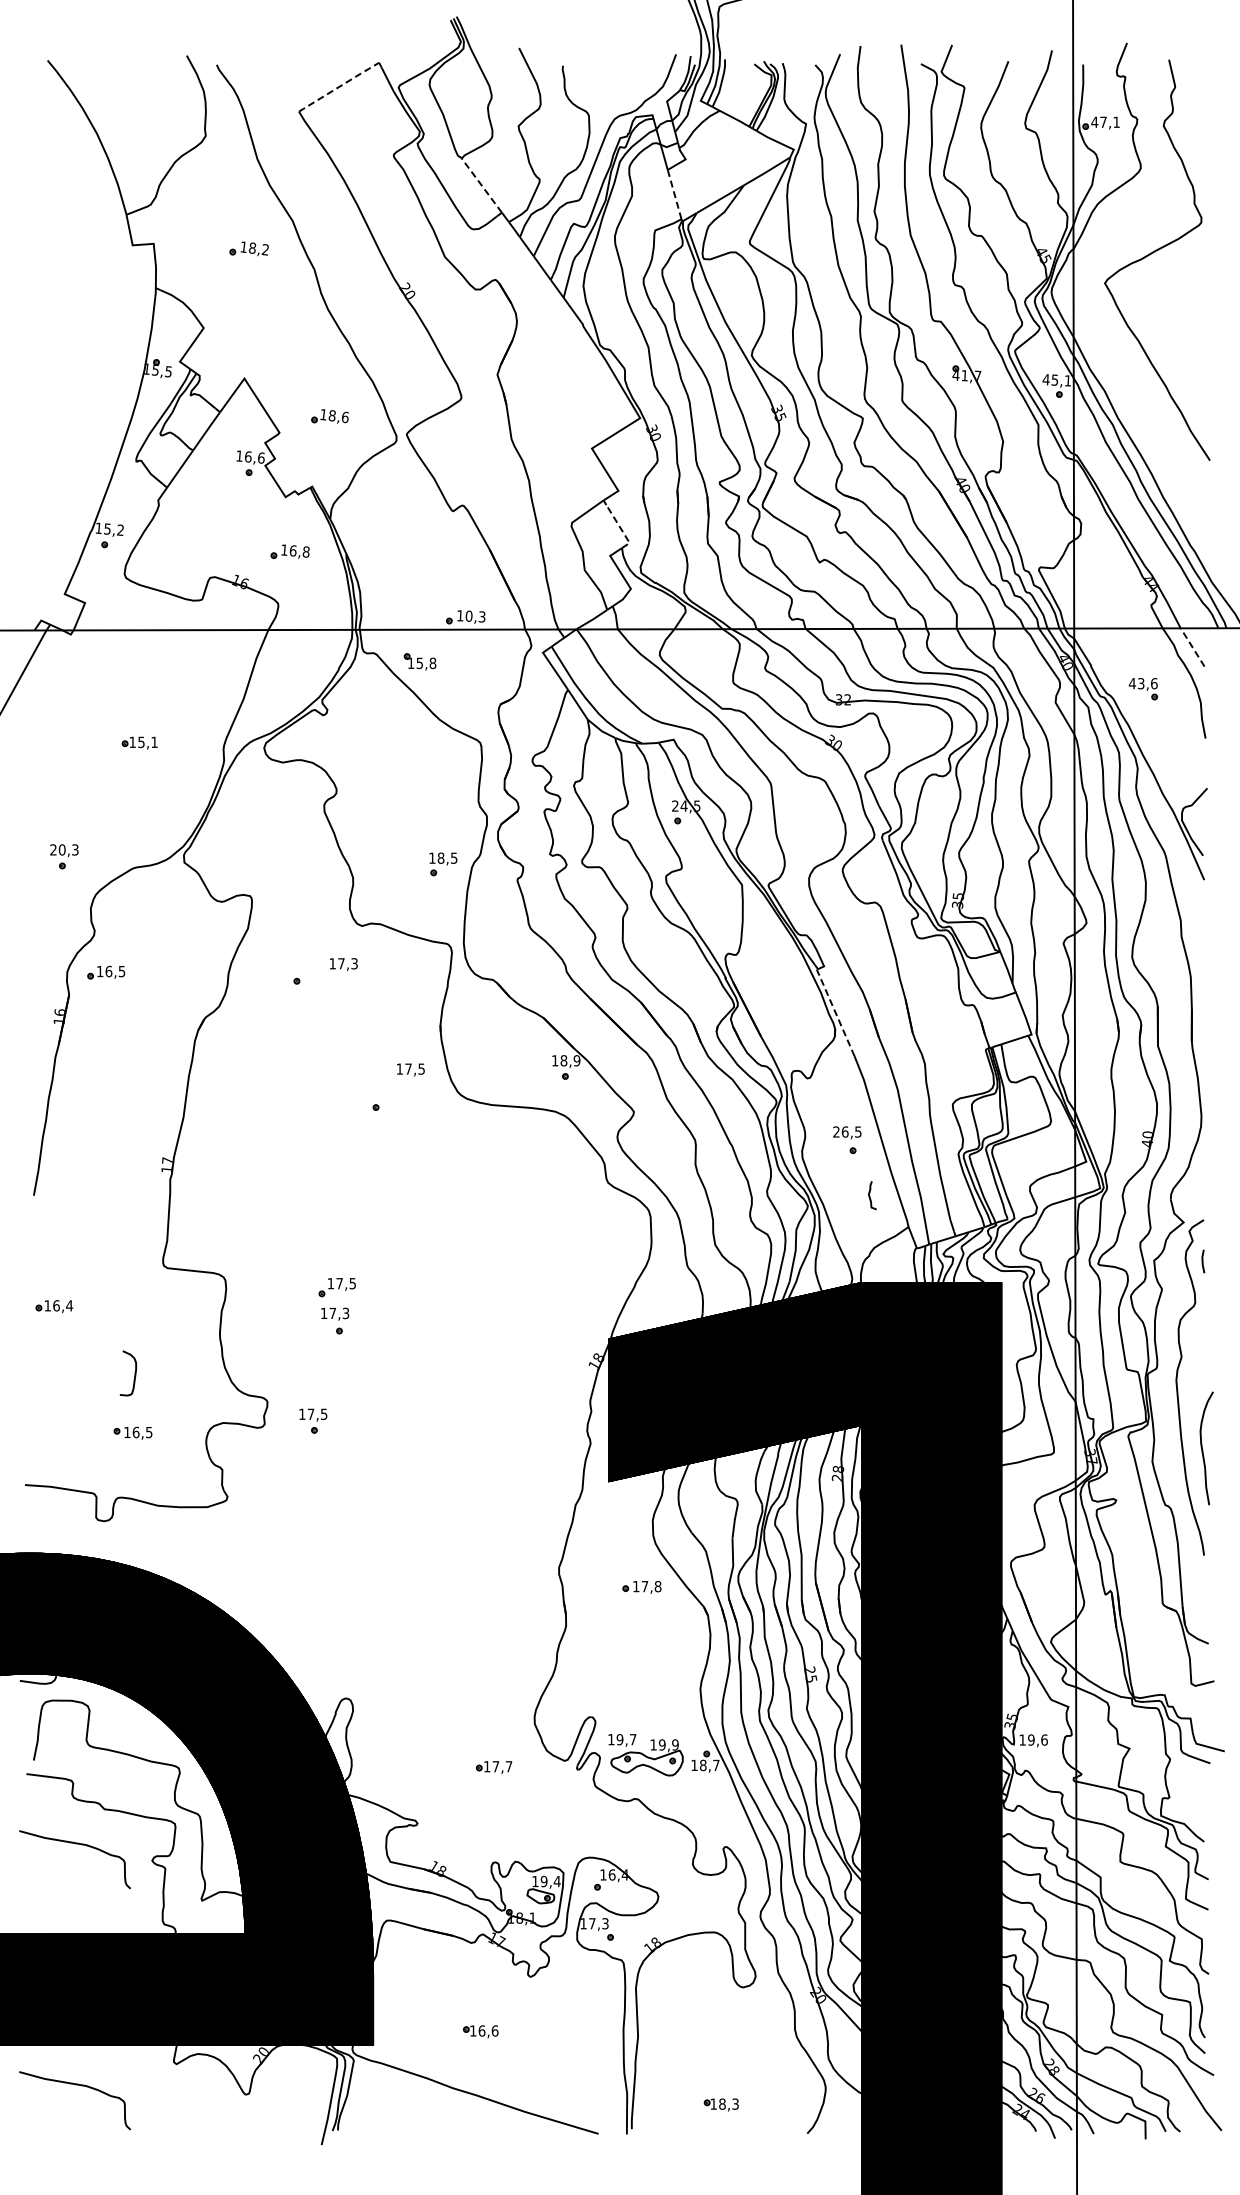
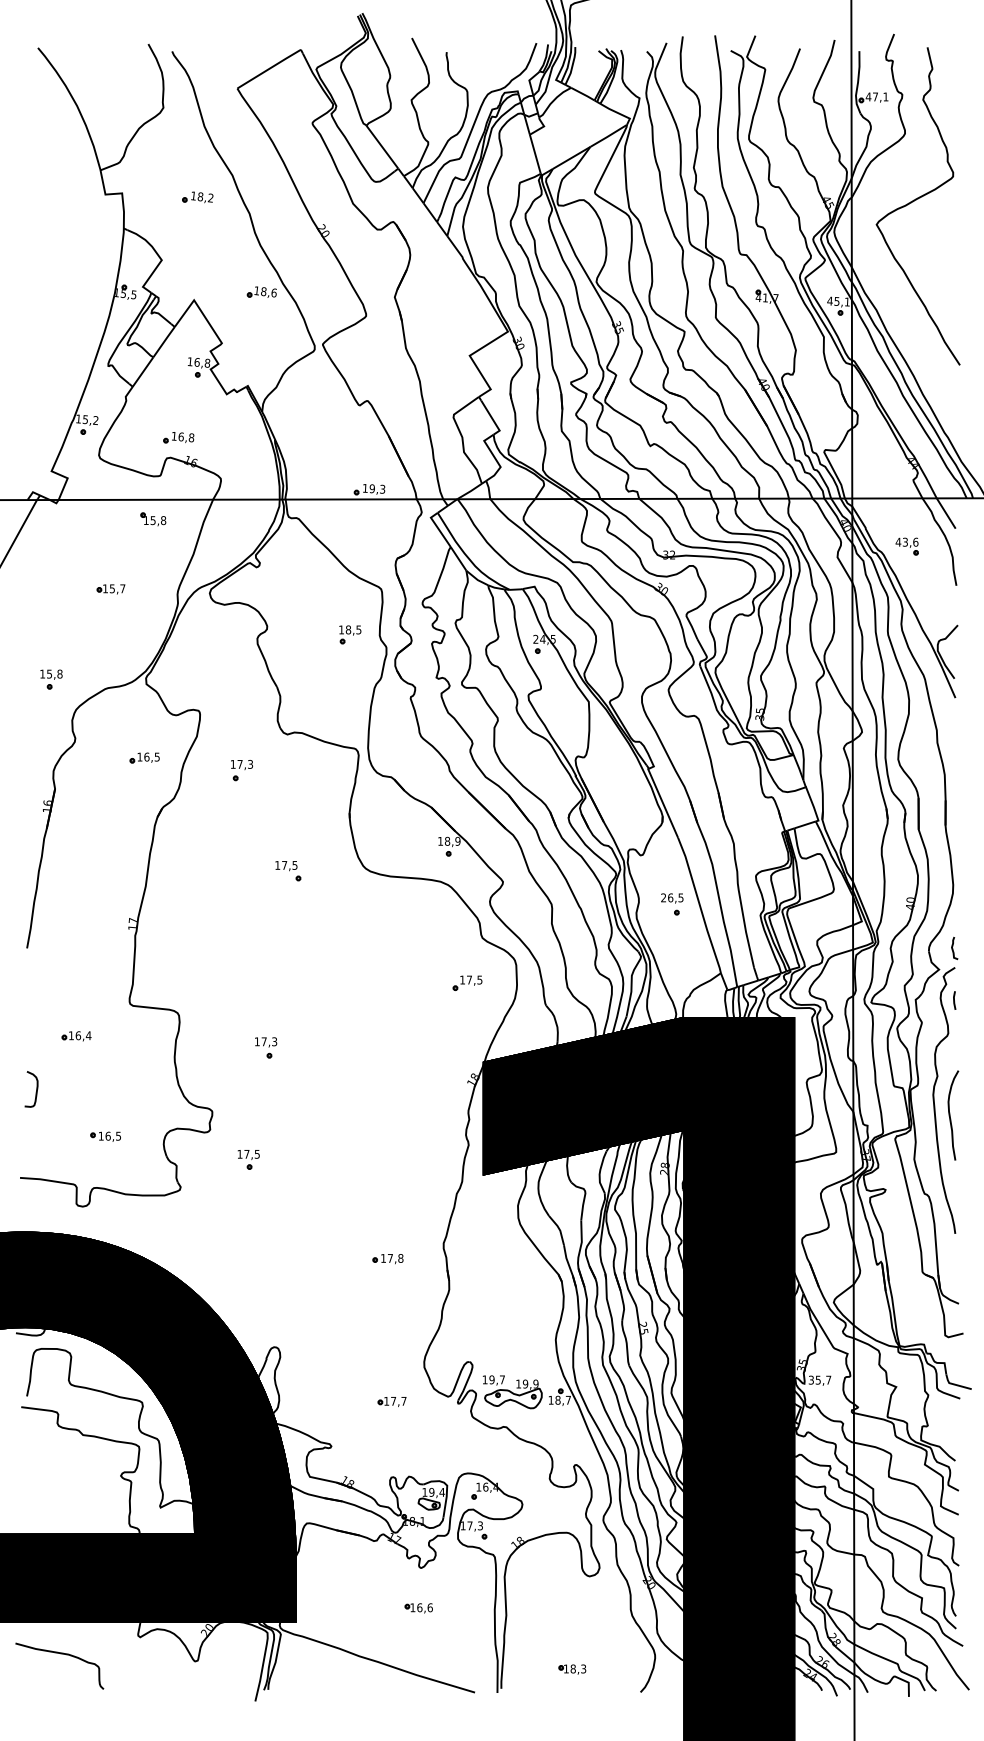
line: (338, 87) -> (268, 69), dashed -> solid
line: (481, 185) -> (382, 147), dashed -> solid
line: (674, 195) -> (535, 155), dashed -> solid
part: (329, 416) -> (261, 292), moved
text: (260, 457) -> (206, 362), 16,6 -> 16,8
line: (620, 528) -> (492, 419), dashed -> solid
part: (289, 551) -> (178, 437), moved
text: (468, 616) -> (371, 488), 10,3 -> 19,3
line: (1192, 647) -> (946, 513), dashed -> solid
part: (419, 661) -> (152, 519), moved
text: (154, 741) -> (122, 588), 15,1 -> 15,7
text: (64, 849) -> (51, 673), 20,3 -> 15,8
part: (443, 864) -> (350, 634), moved
text: (343, 964) -> (241, 765), moved
part: (106, 972) -> (144, 757), moved
line: (835, 1011) -> (662, 802), dashed -> solid
text: (410, 1069) -> (286, 865), moved
curve: (870, 1195) -> (953, 948), moved
part: (336, 1287) -> (467, 983), moved
part: (54, 1306) -> (76, 1036), moved
curve: (134, 1373) -> (36, 1089), moved
part: (313, 1420) -> (248, 1159), moved
curve: (1203, 1449) -> (950, 1116), moved
part: (641, 1587) -> (387, 1259), moved
text: (1033, 1739) -> (819, 1379), 19,6 -> 35,7
curve: (75, 1844) -> (60, 1463), removed
part: (480, 2031) -> (418, 1608), moved

